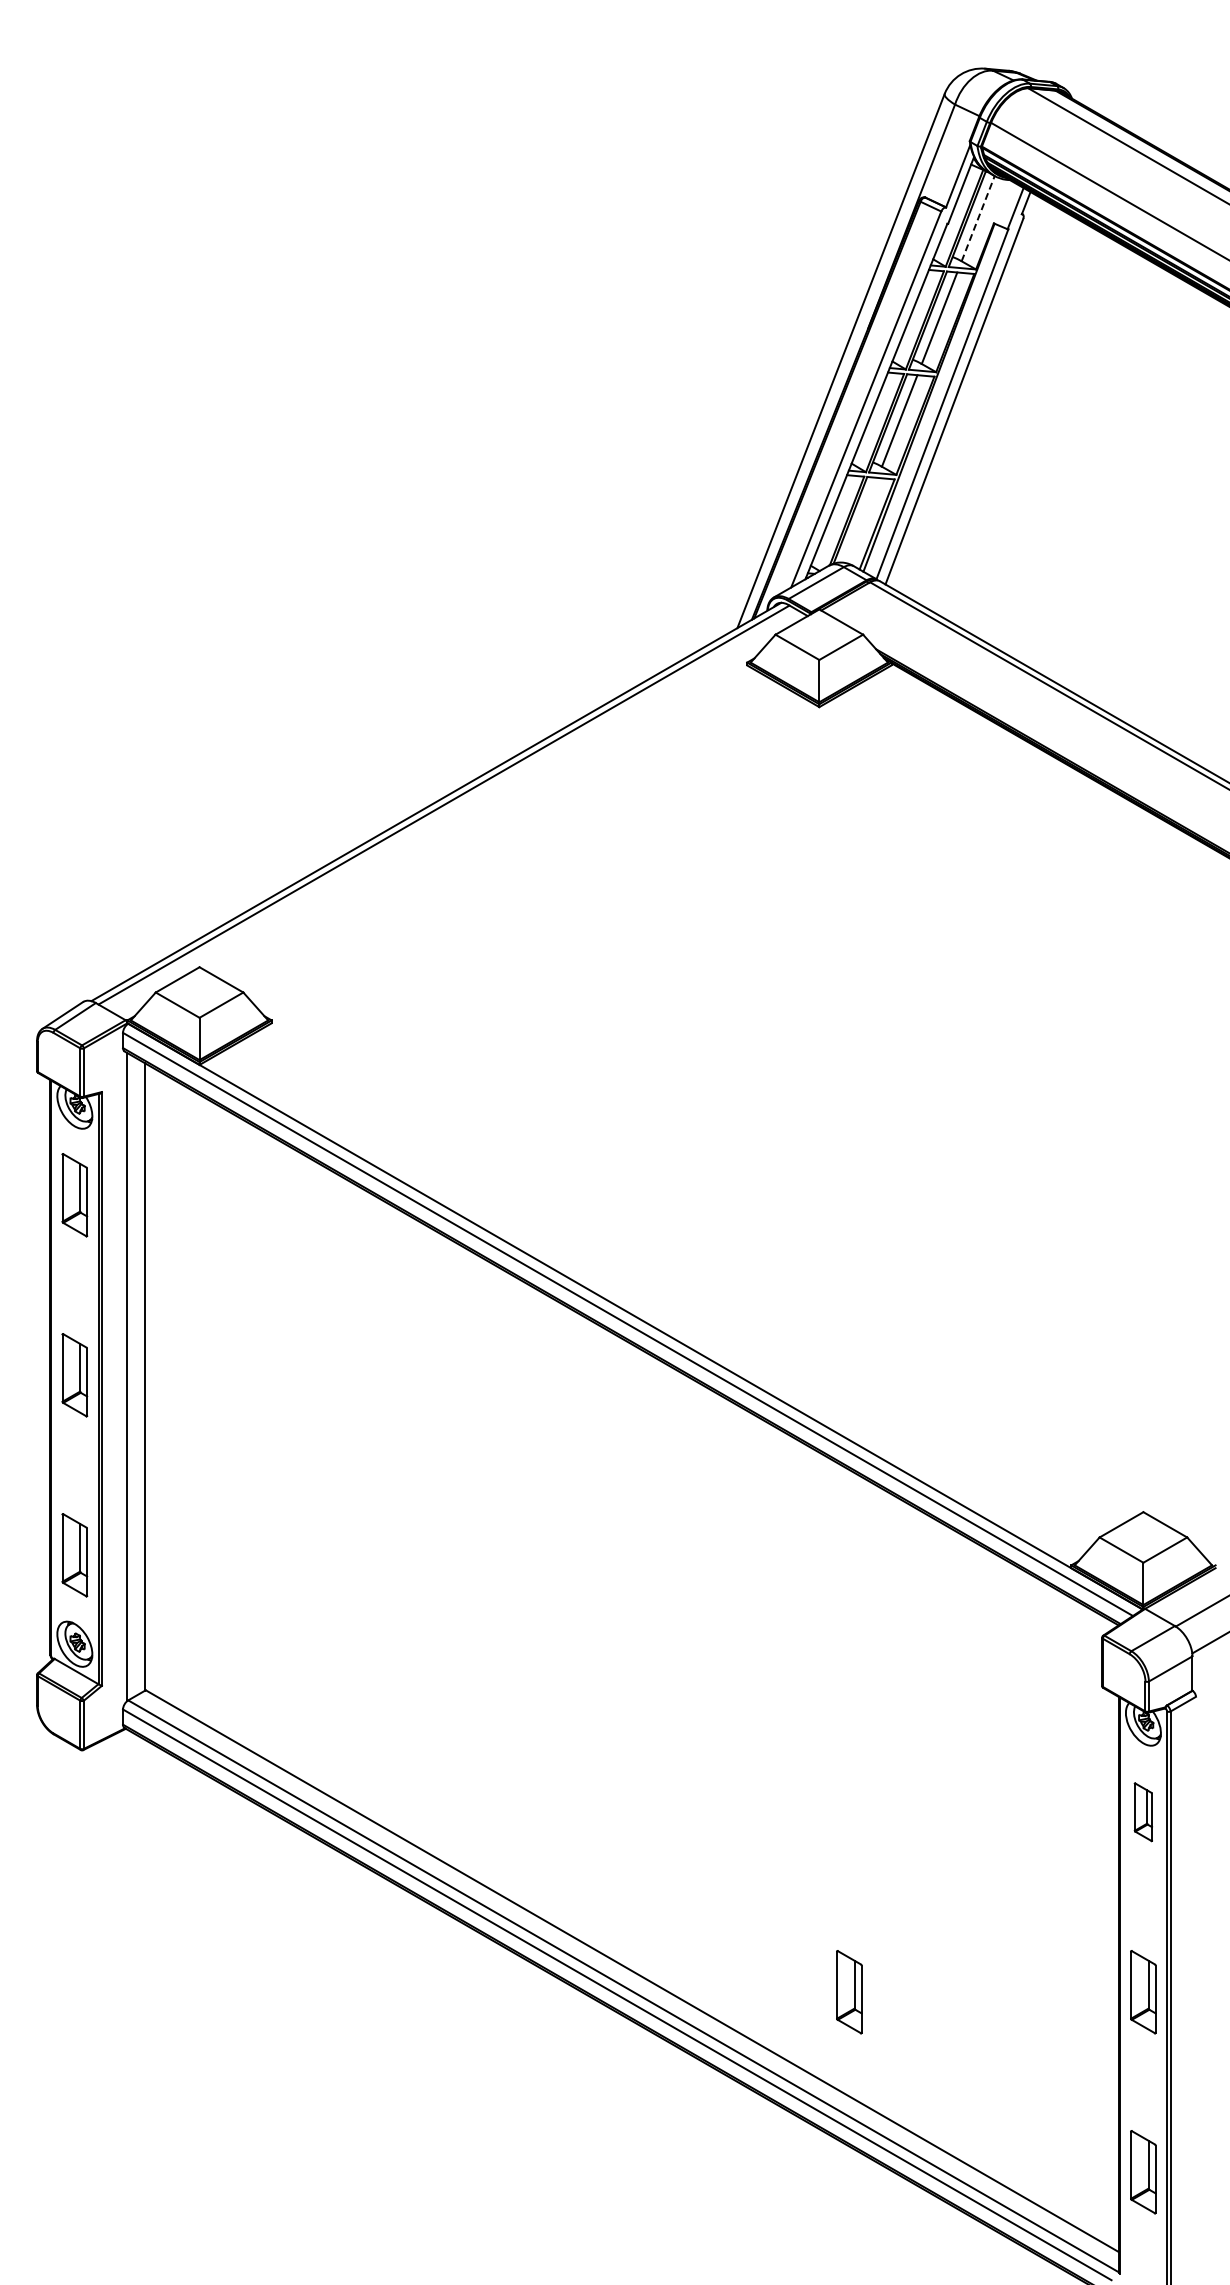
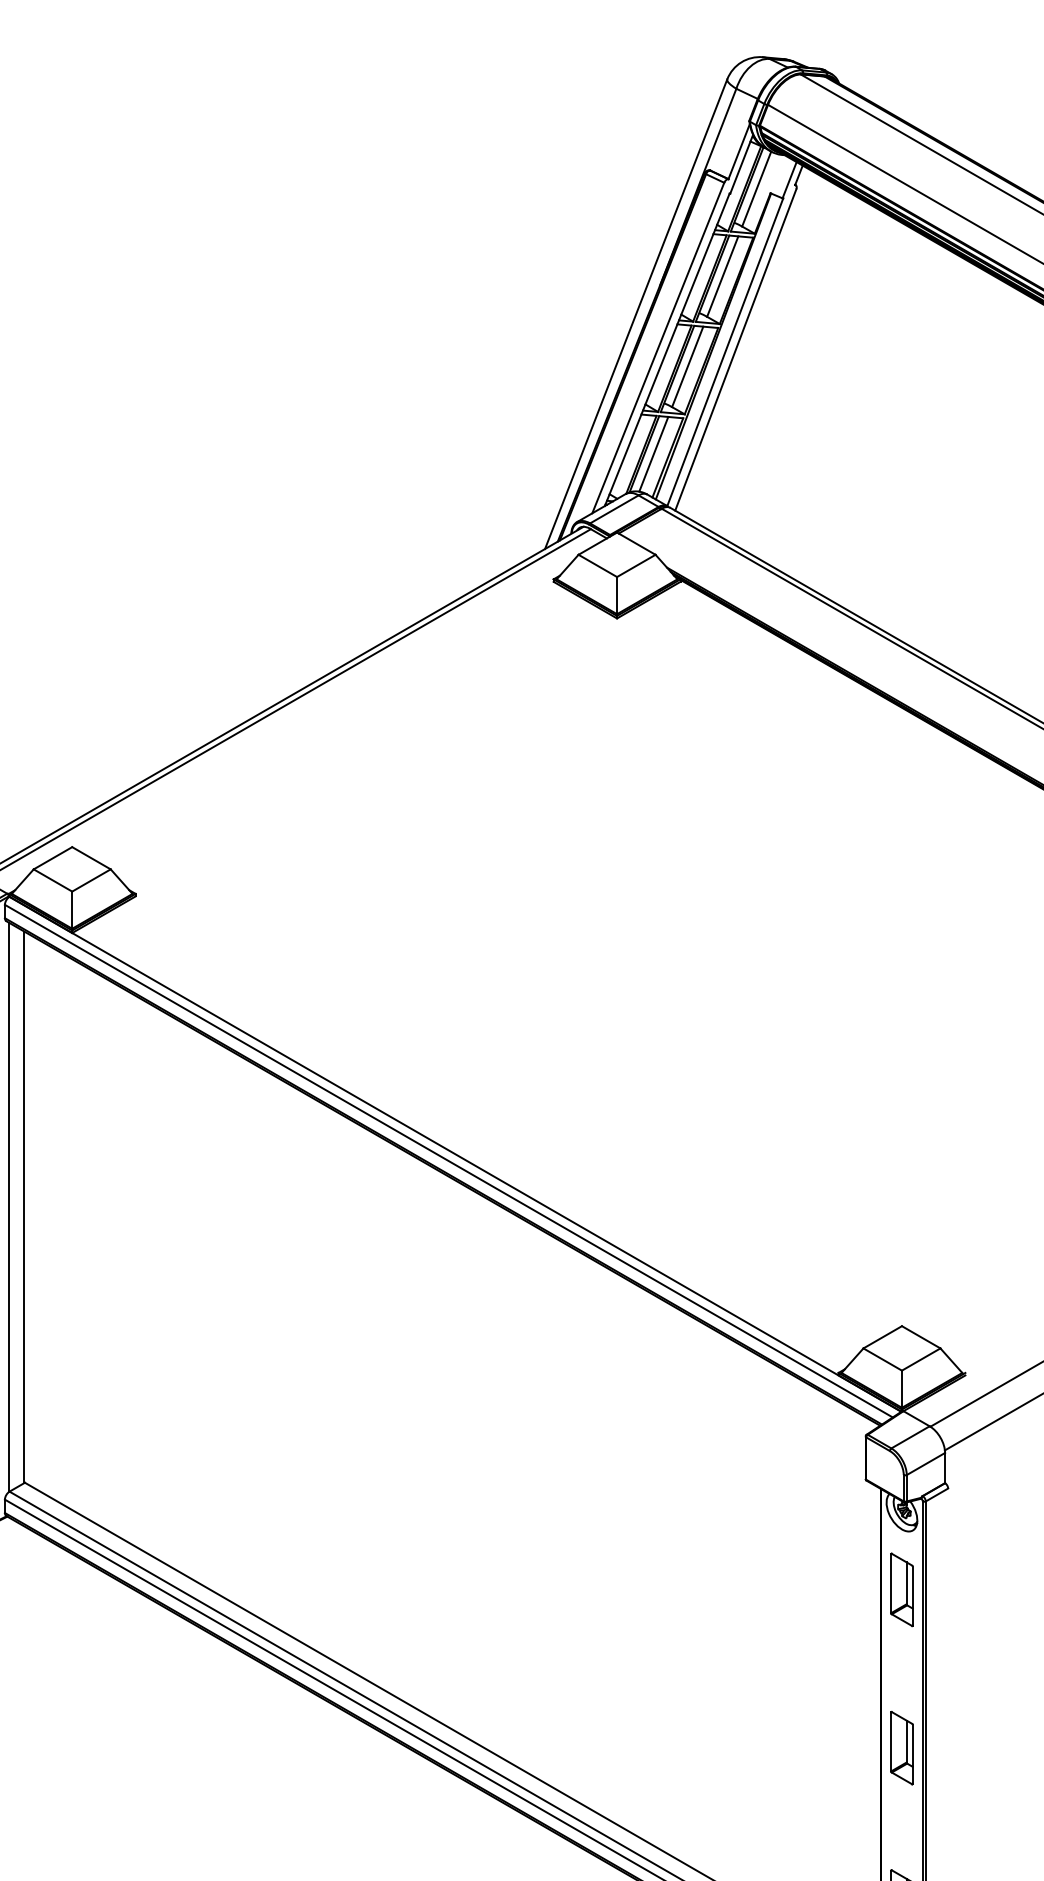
line: (978, 218) -> (756, 188), dashed -> solid
line: (860, 519) -> (653, 453), added
part: (1143, 1812) -> (902, 1590), size x1.43
part: (849, 1992) -> (643, 1748), removed

